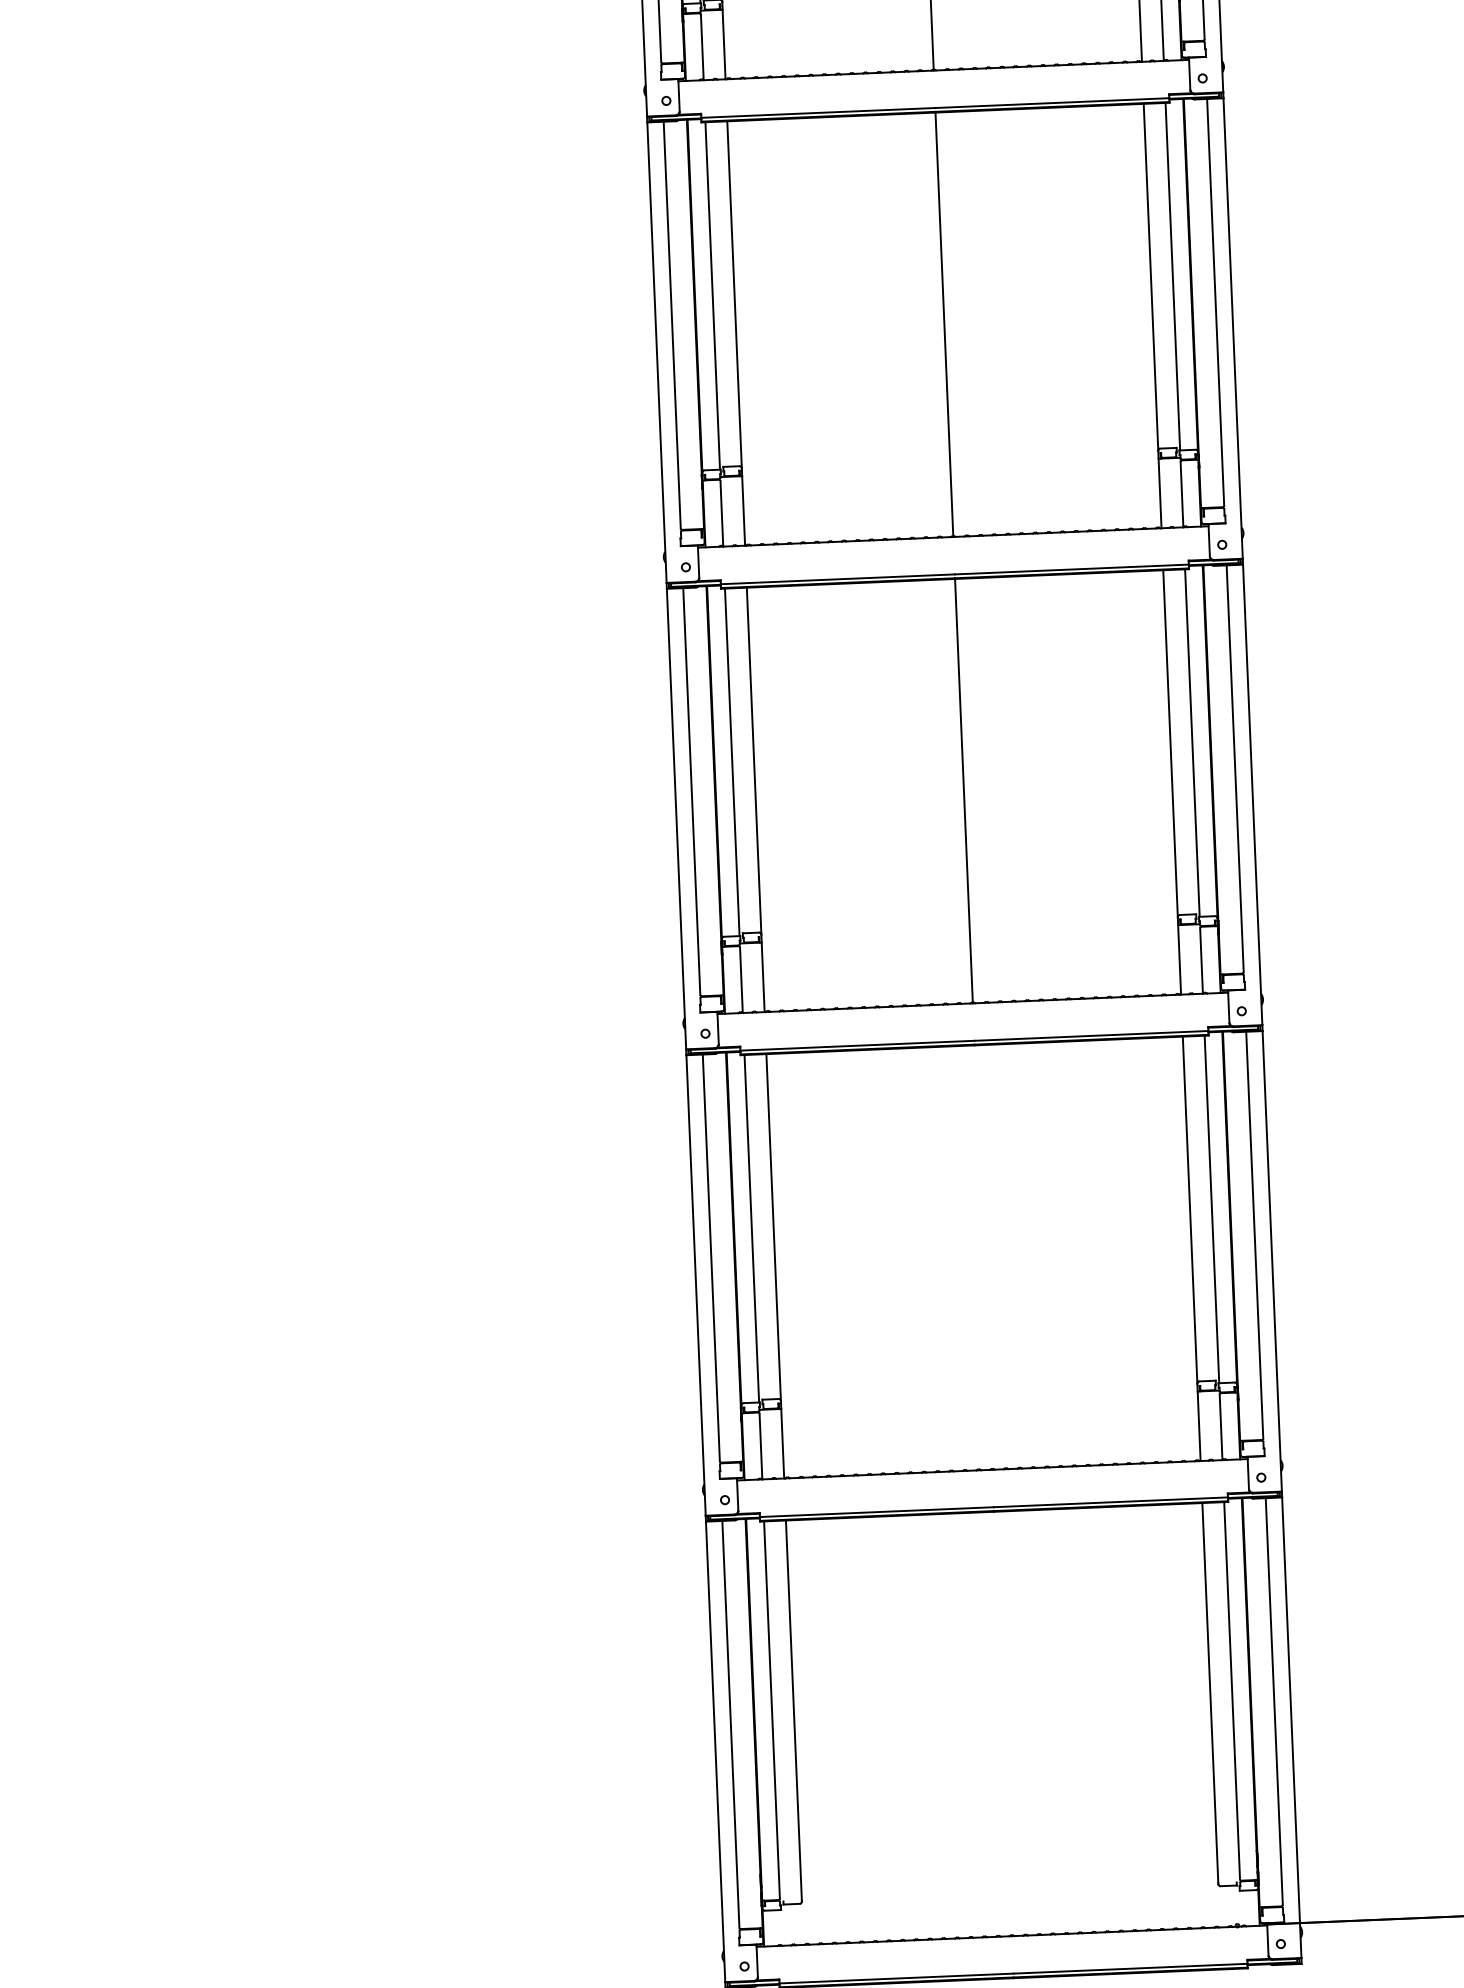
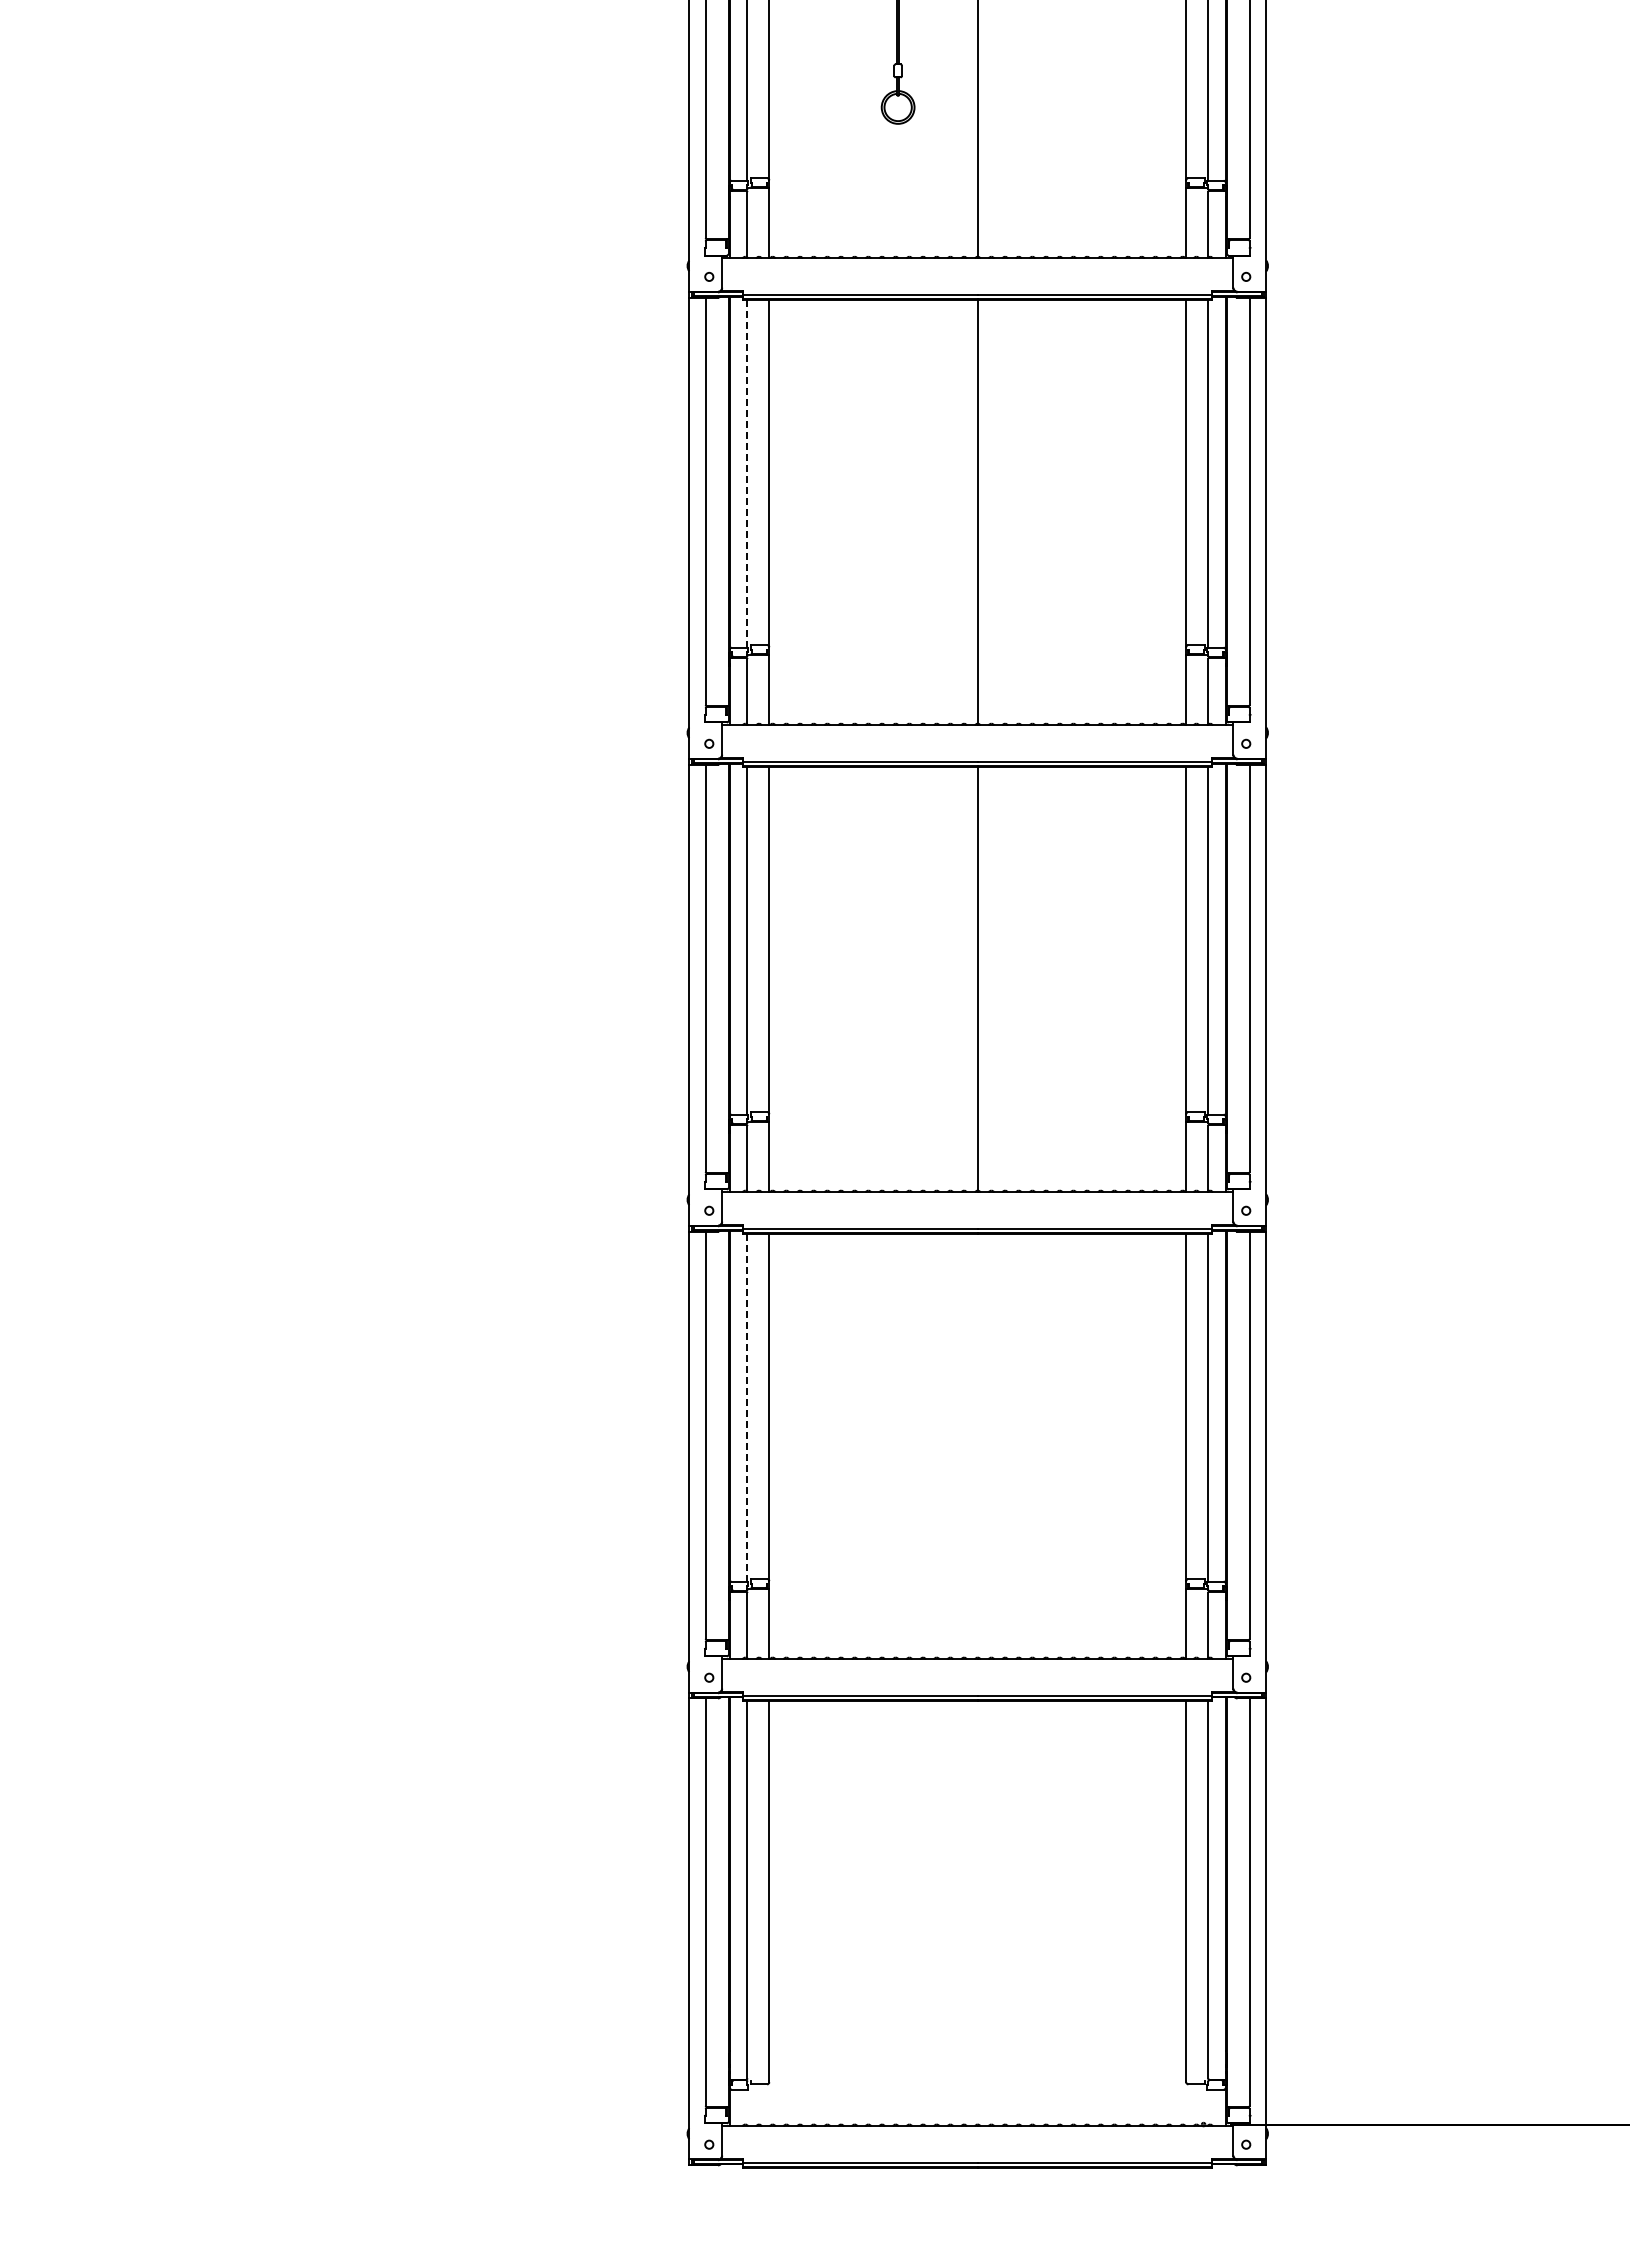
line: (712, 295) -> (747, 473), solid -> dashed
line: (751, 1228) -> (747, 1407), solid -> dashed

